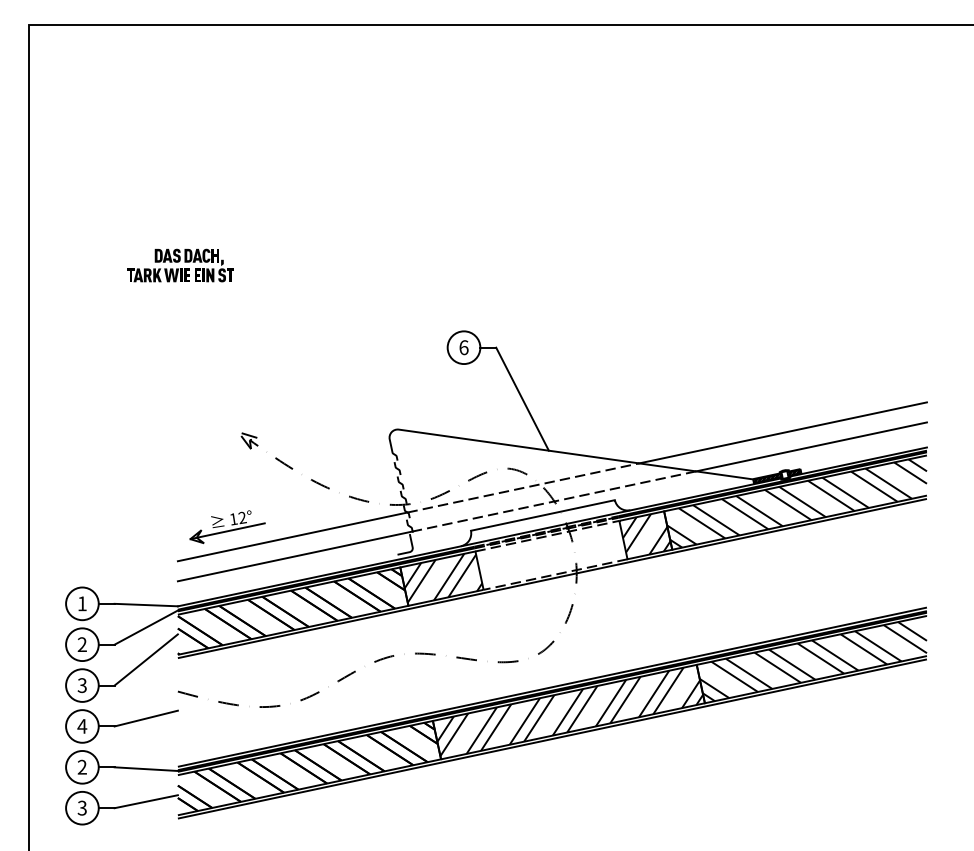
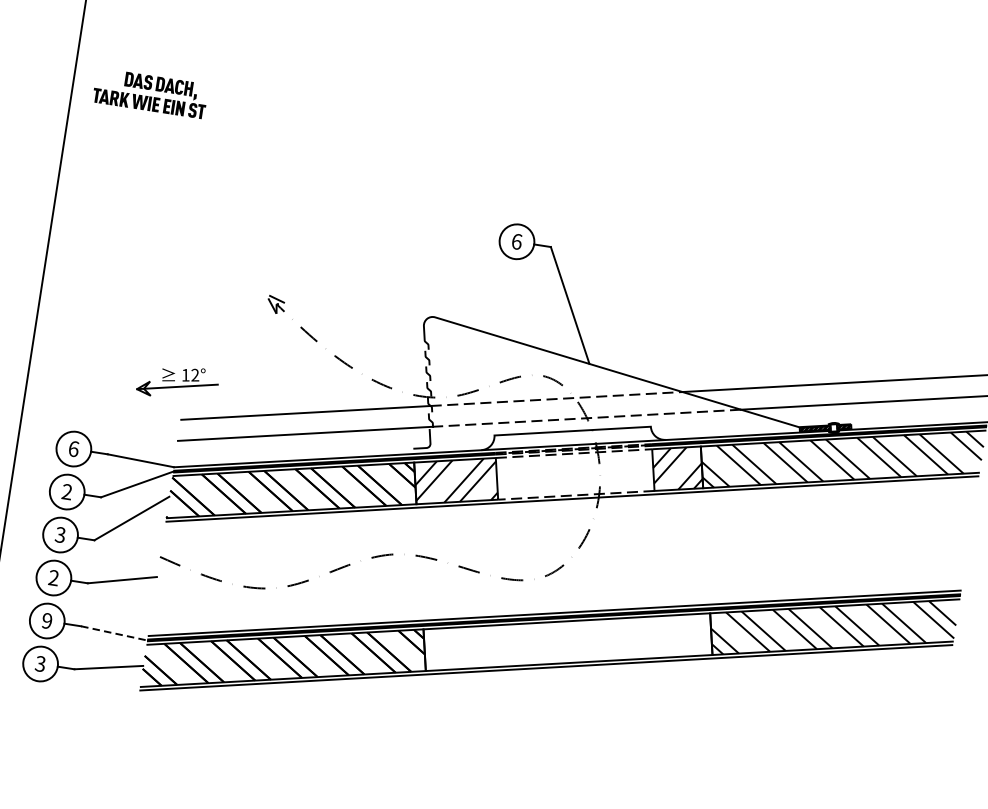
part: (180, 265) -> (150, 93), moved
part: (227, 526) -> (178, 381), moved
text: (82, 603) -> (74, 448), 1 -> 6
hatch: (570, 711) -> (569, 641), removed
text: (82, 726) -> (54, 578), 4 -> 2
text: (81, 767) -> (46, 621), 2 -> 9
line: (146, 769) -> (114, 633), solid -> dashed

